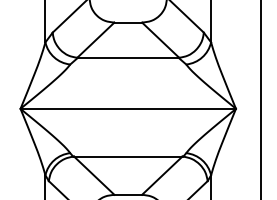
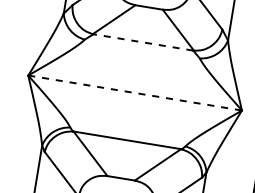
line: (127, 57) -> (142, 41), solid -> dashed
line: (128, 108) -> (135, 92), solid -> dashed

